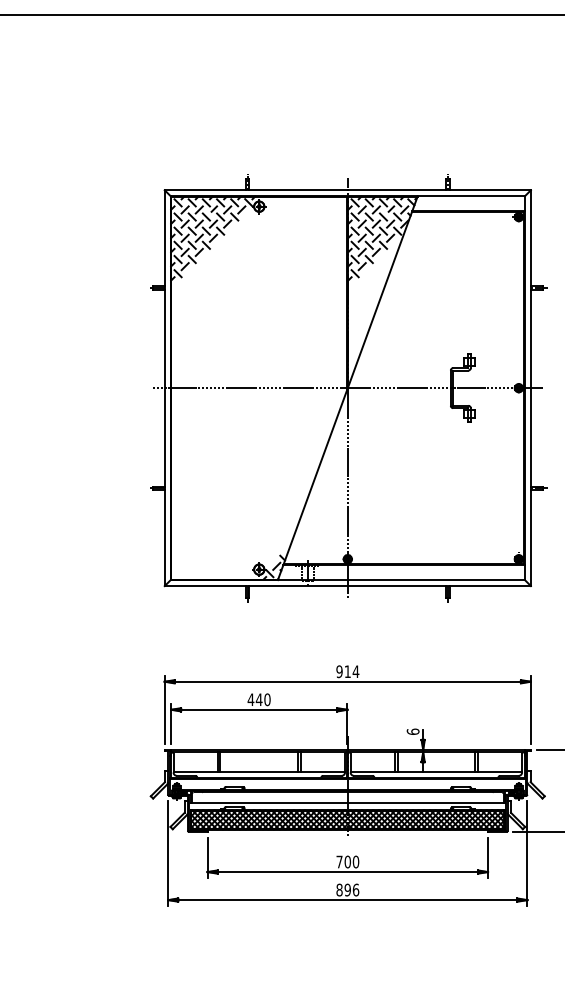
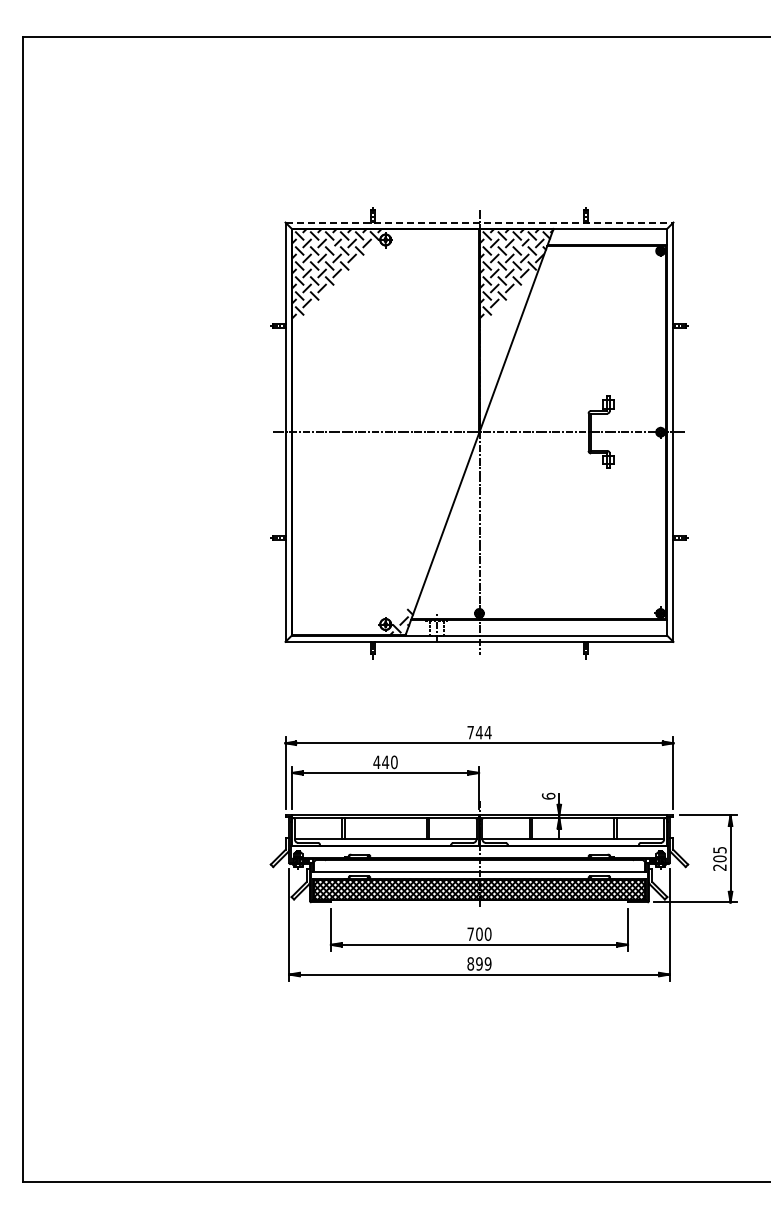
line: (347, 190) -> (479, 222), solid -> dashed
text: (343, 671) -> (474, 732), 914 -> 744
text: (355, 889) -> (487, 963), 896 -> 899

